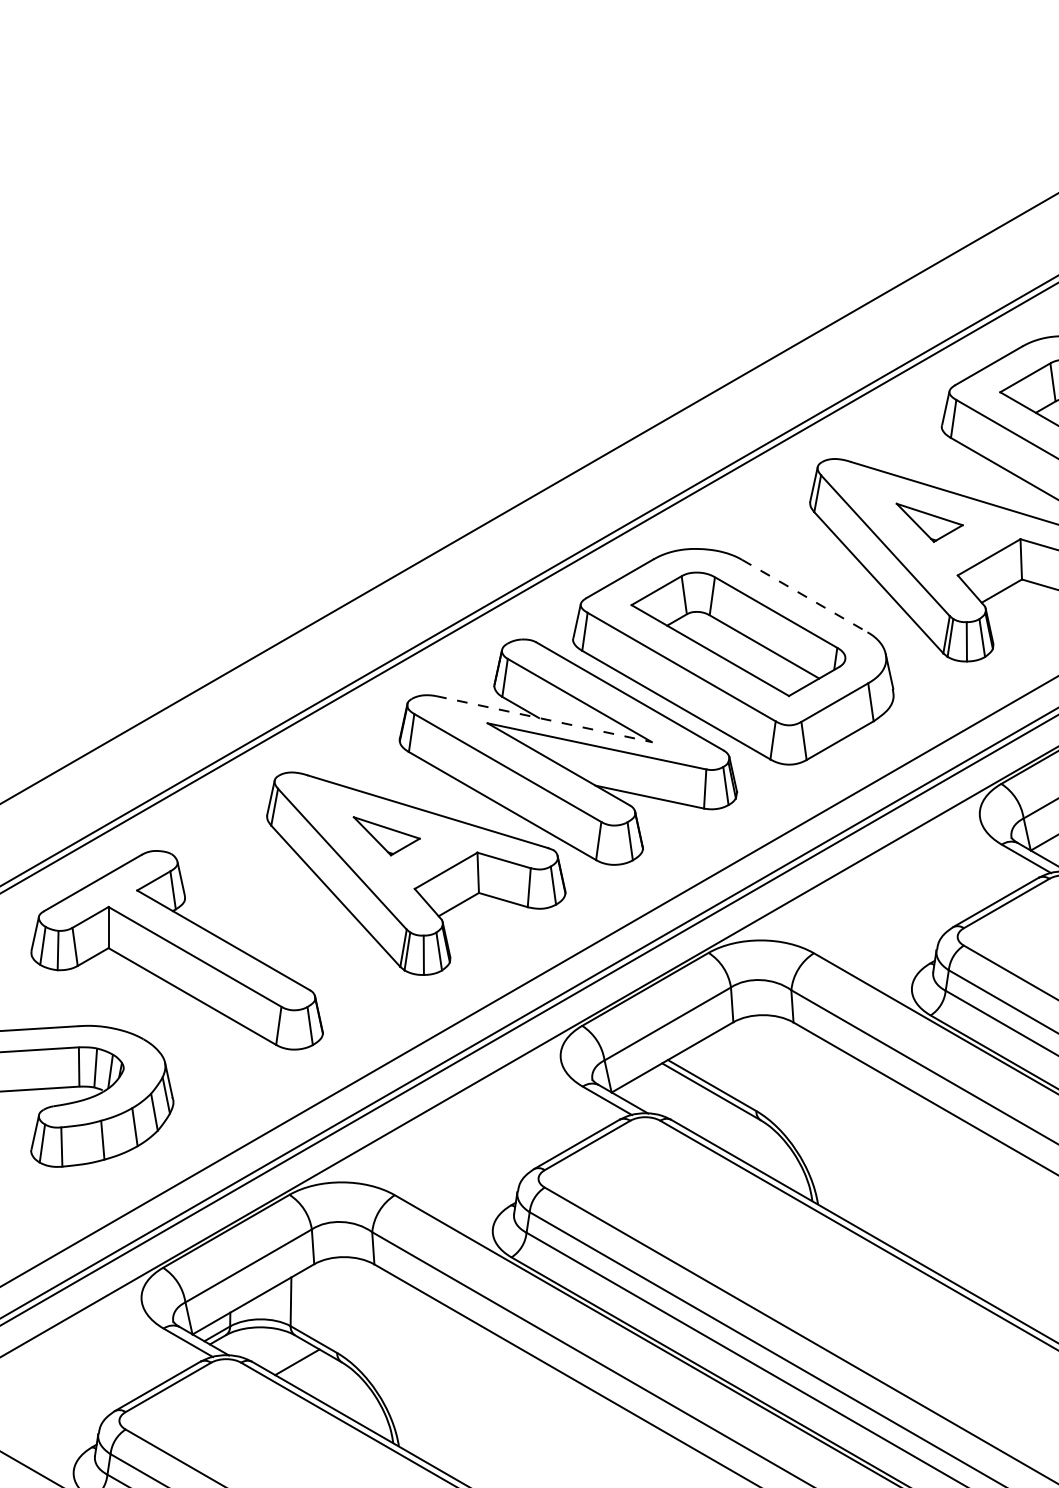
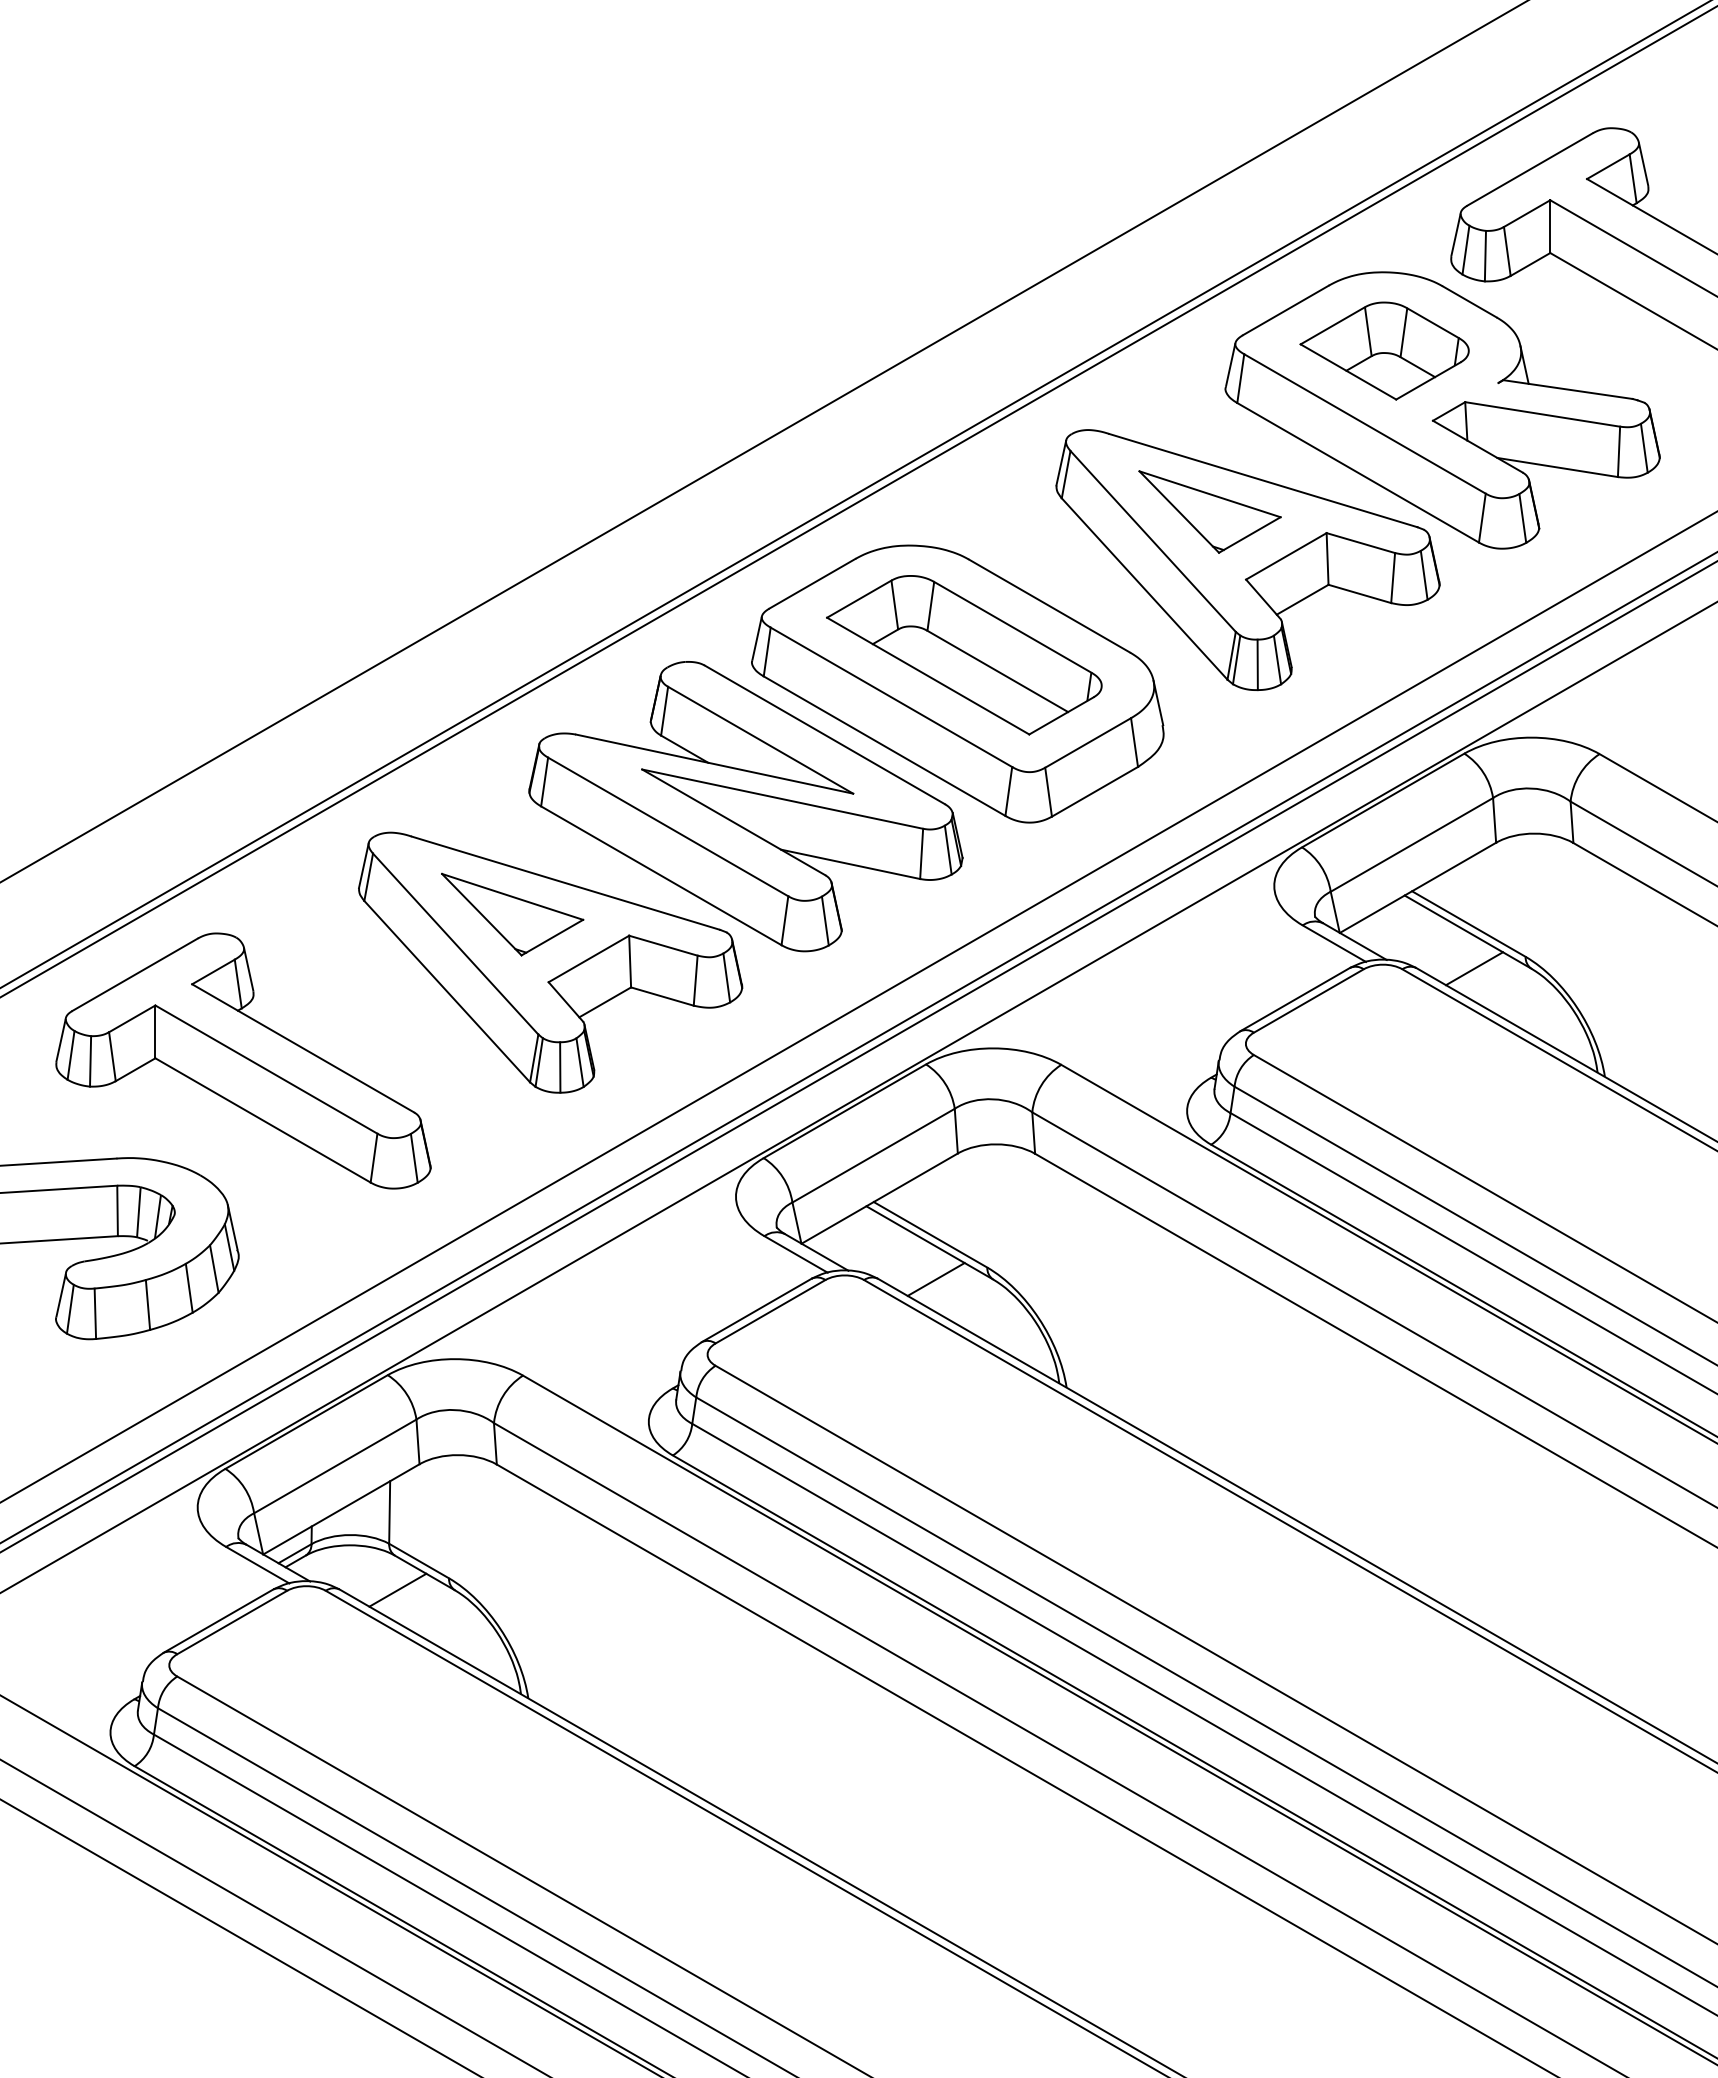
part: (929, 522) -> (1209, 511), size x1.67
line: (804, 596) -> (1049, 606), dashed -> solid
line: (543, 719) -> (714, 764), dashed -> solid
part: (386, 836) -> (512, 914), size x1.67
line: (715, 1120) -> (935, 1279), added

